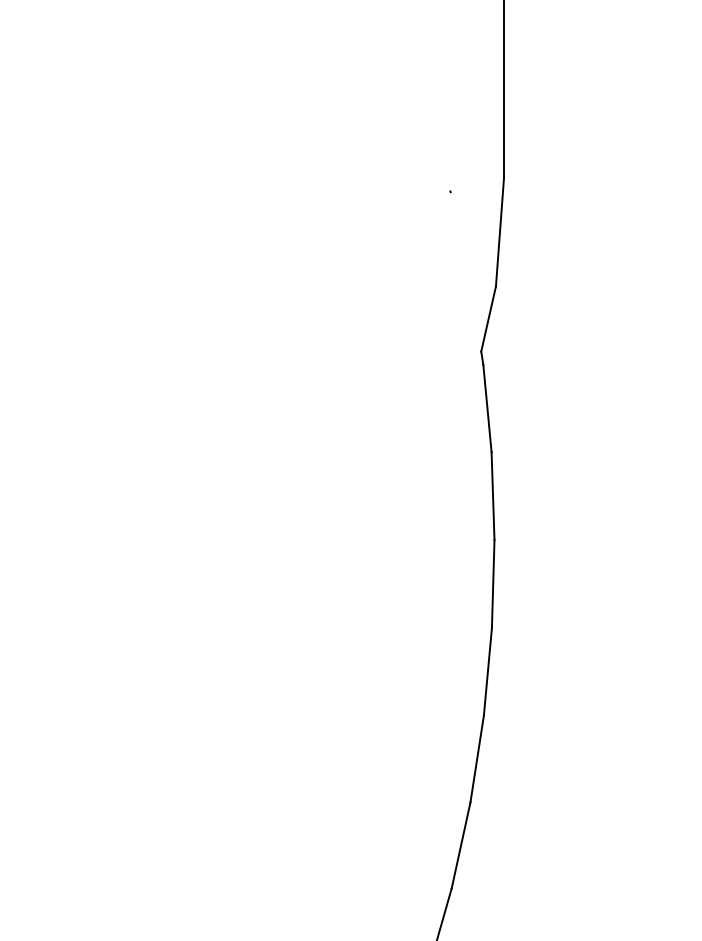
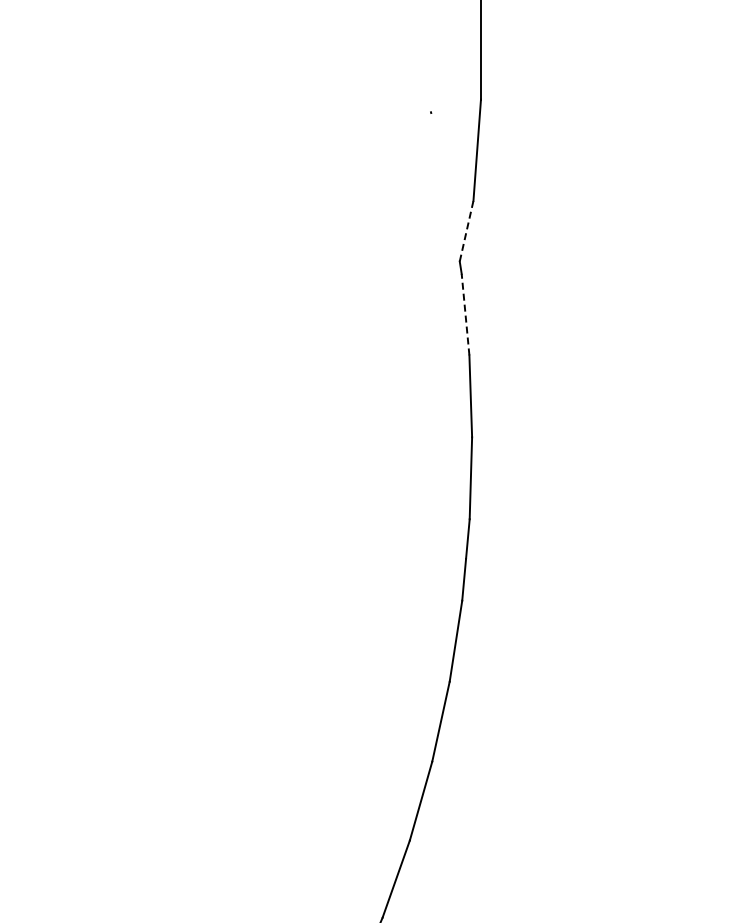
line: (488, 318) -> (466, 230), solid -> dashed
line: (487, 408) -> (465, 314), solid -> dashed

